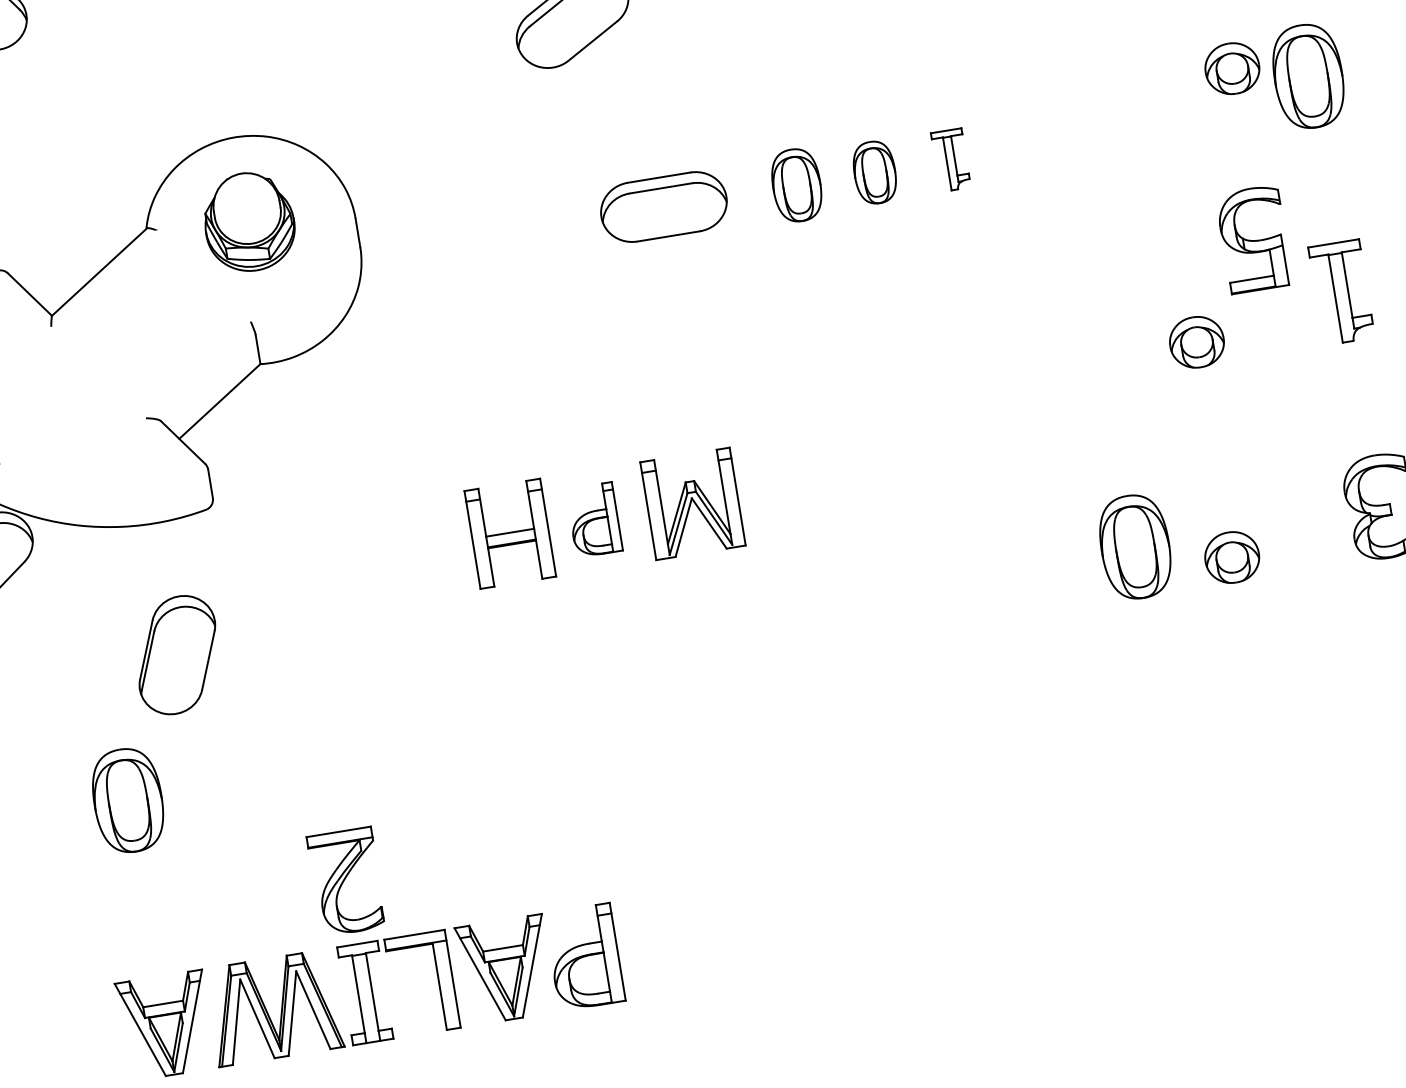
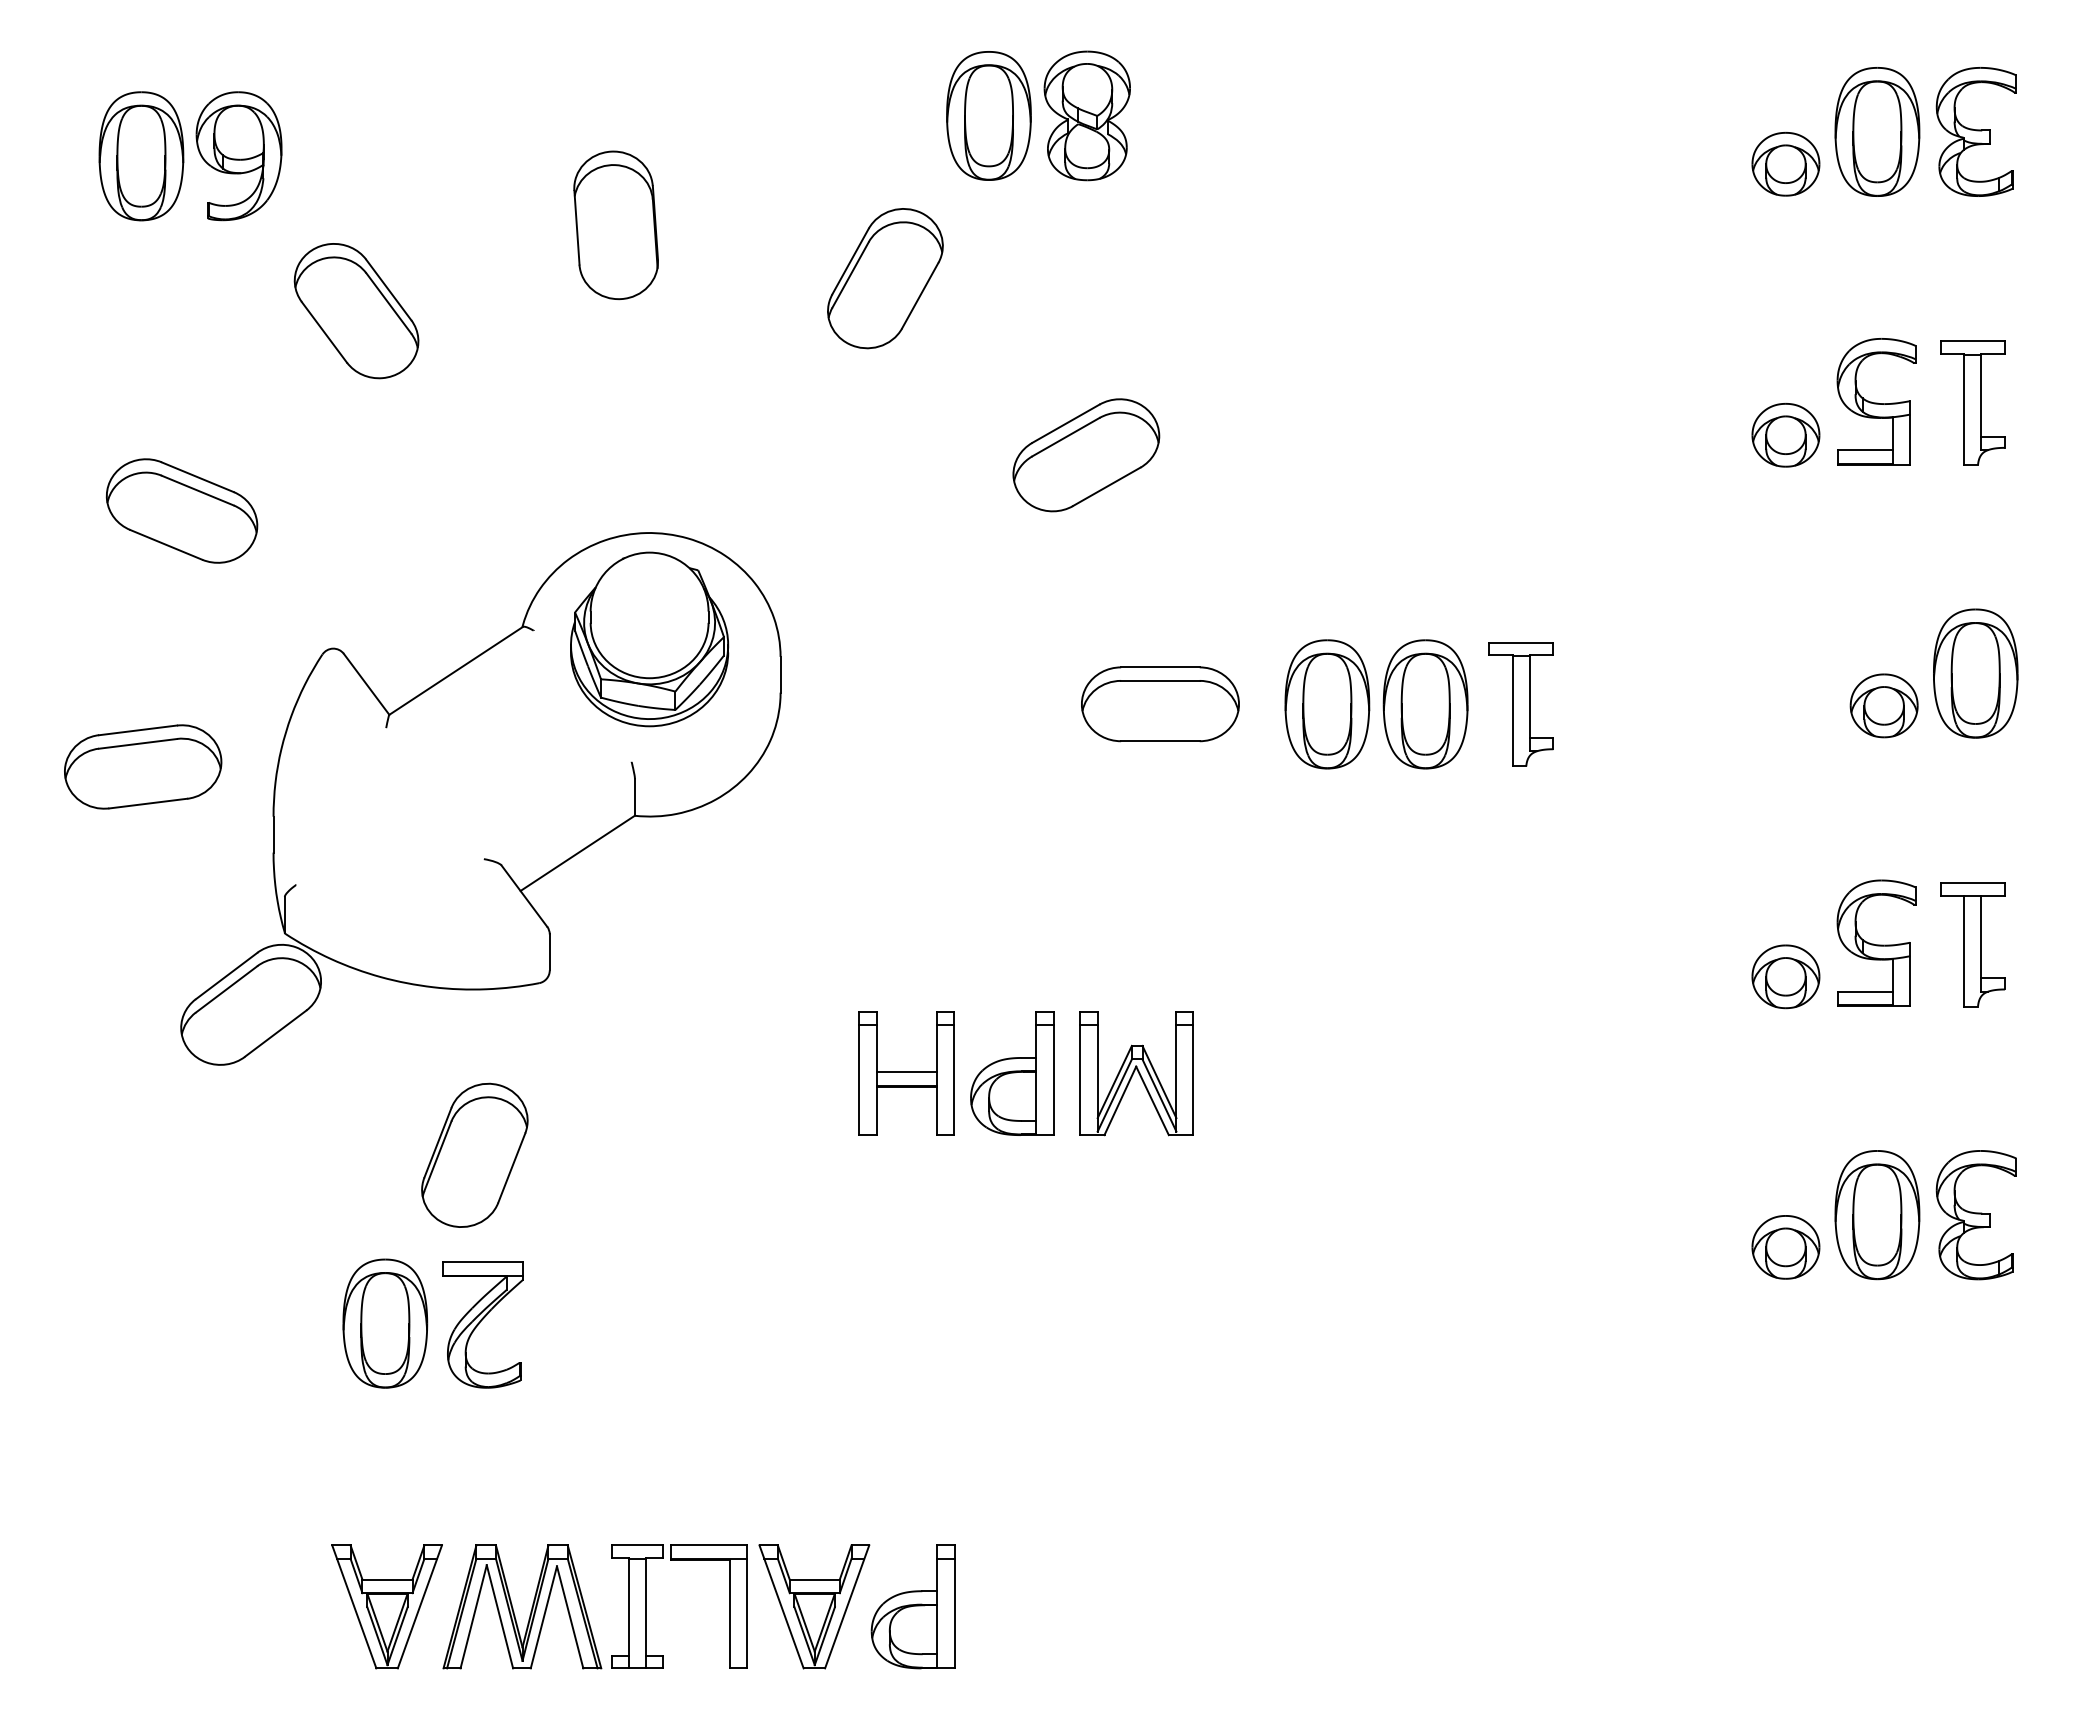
part: (1231, 68) -> (1883, 705), moved
part: (950, 160) -> (1520, 704), size x1.67
part: (874, 172) -> (1425, 704), size x1.67
part: (796, 185) -> (1327, 704), size x1.43
part: (249, 222) -> (649, 639), size x1.43
part: (1253, 238) -> (1876, 942), moved
part: (594, 519) -> (1012, 1073), size x1.43
part: (1135, 547) -> (1877, 1215), moved
part: (346, 881) -> (482, 1324), moved

